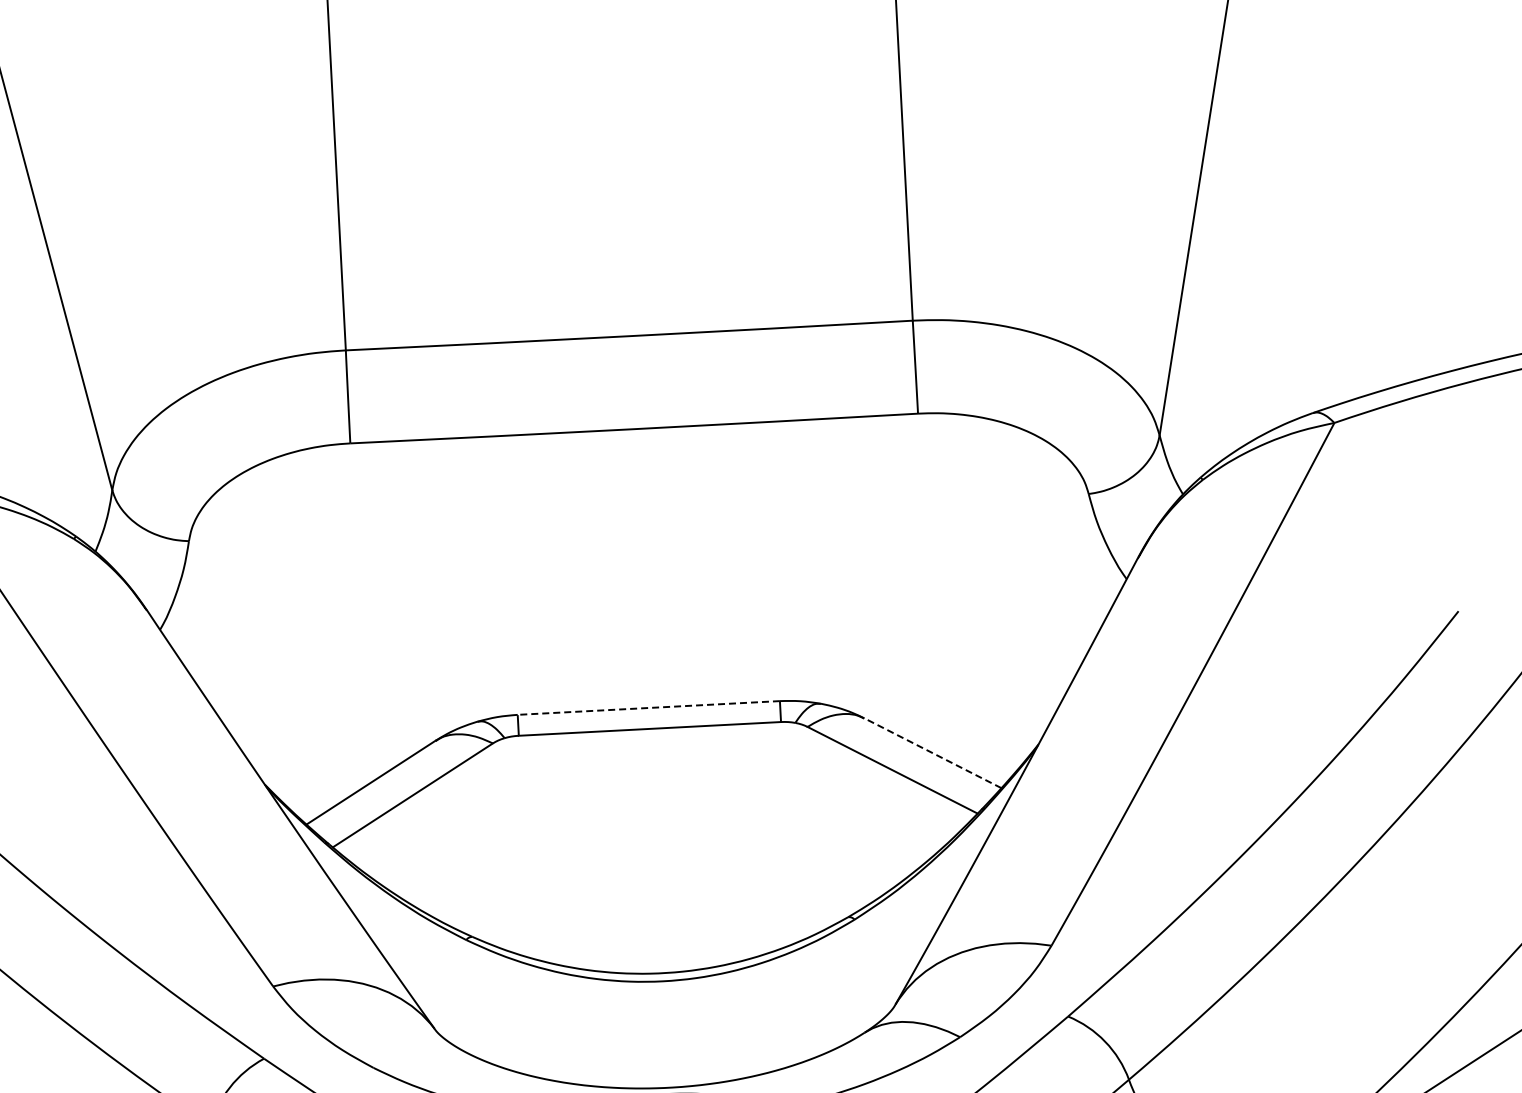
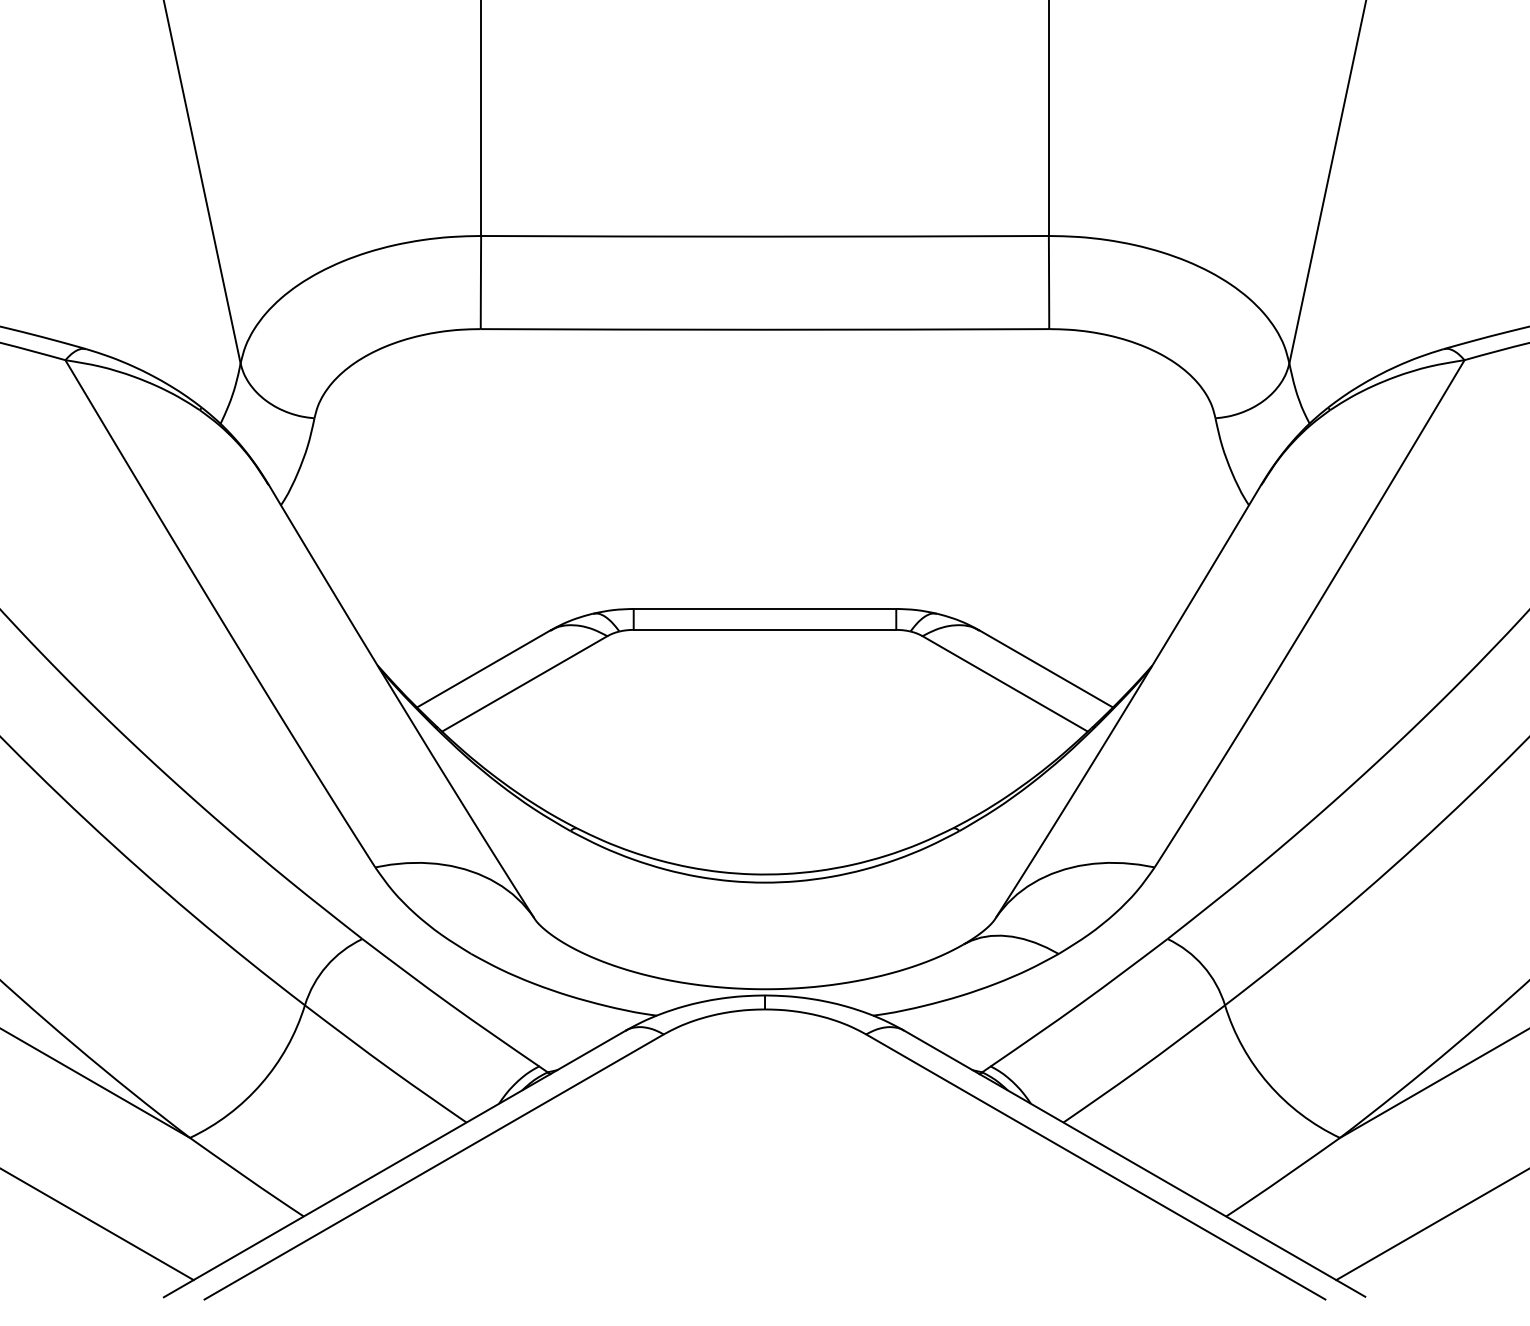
line: (648, 707) -> (764, 608), dashed -> solid
line: (933, 752) -> (1046, 668), dashed -> solid

